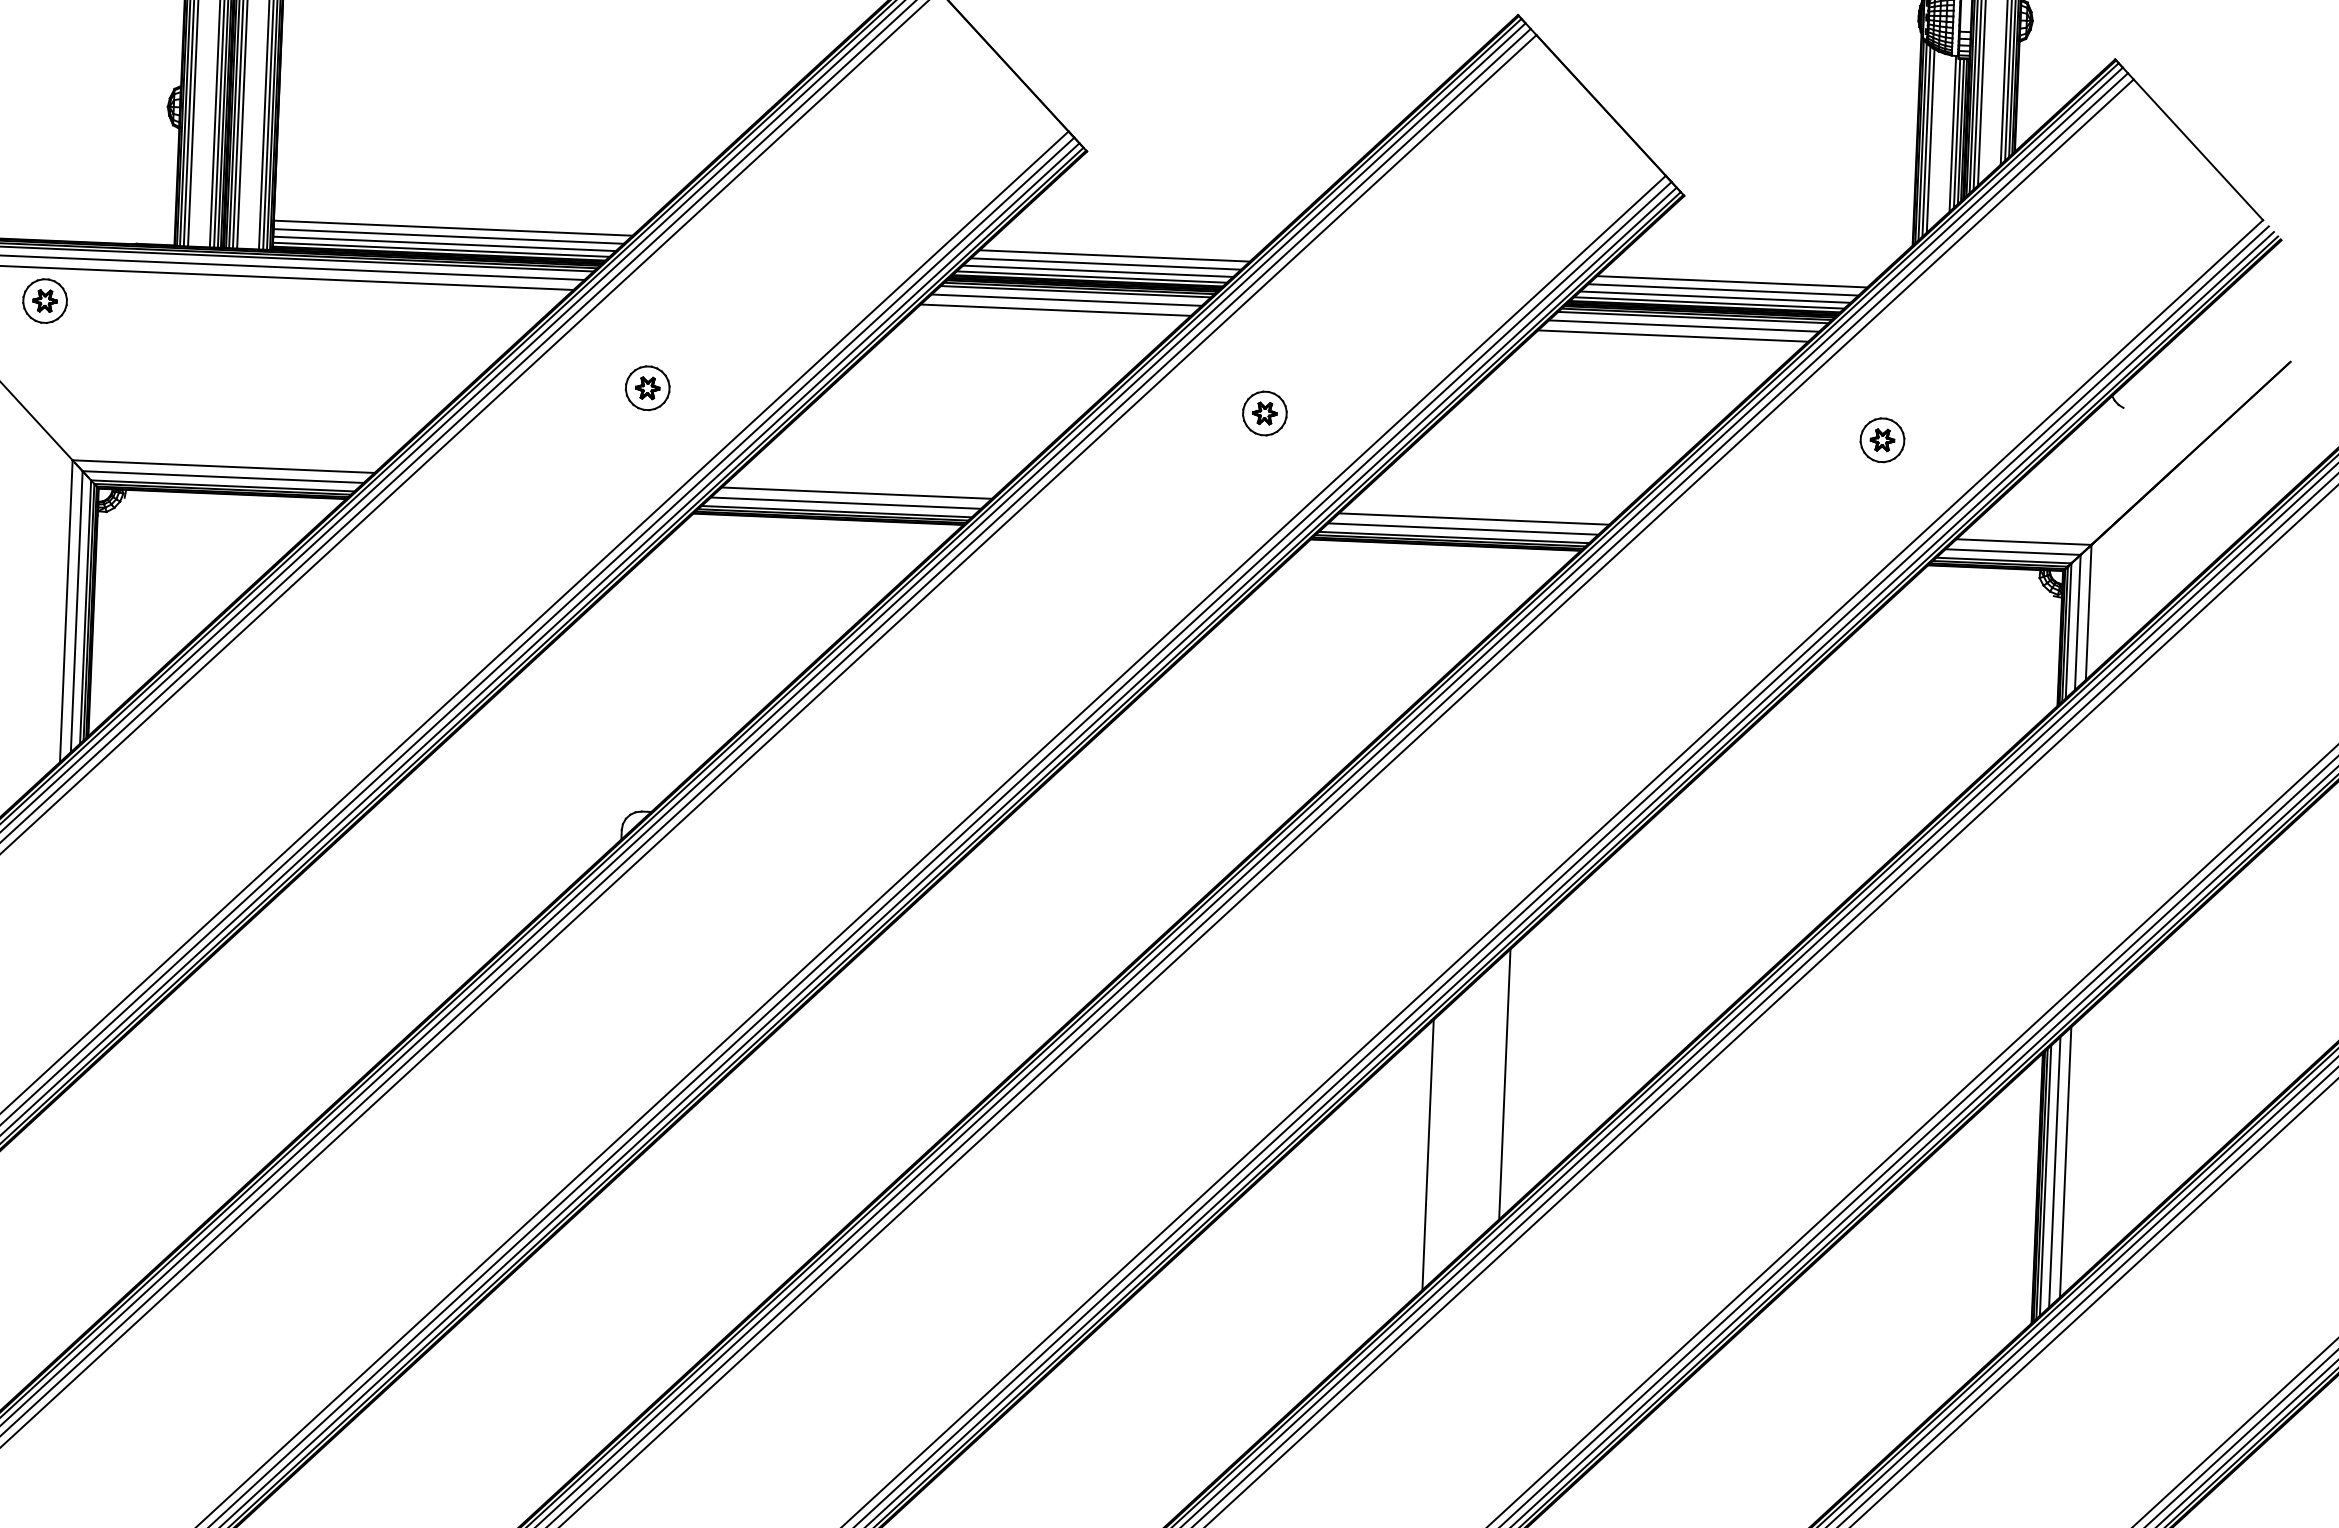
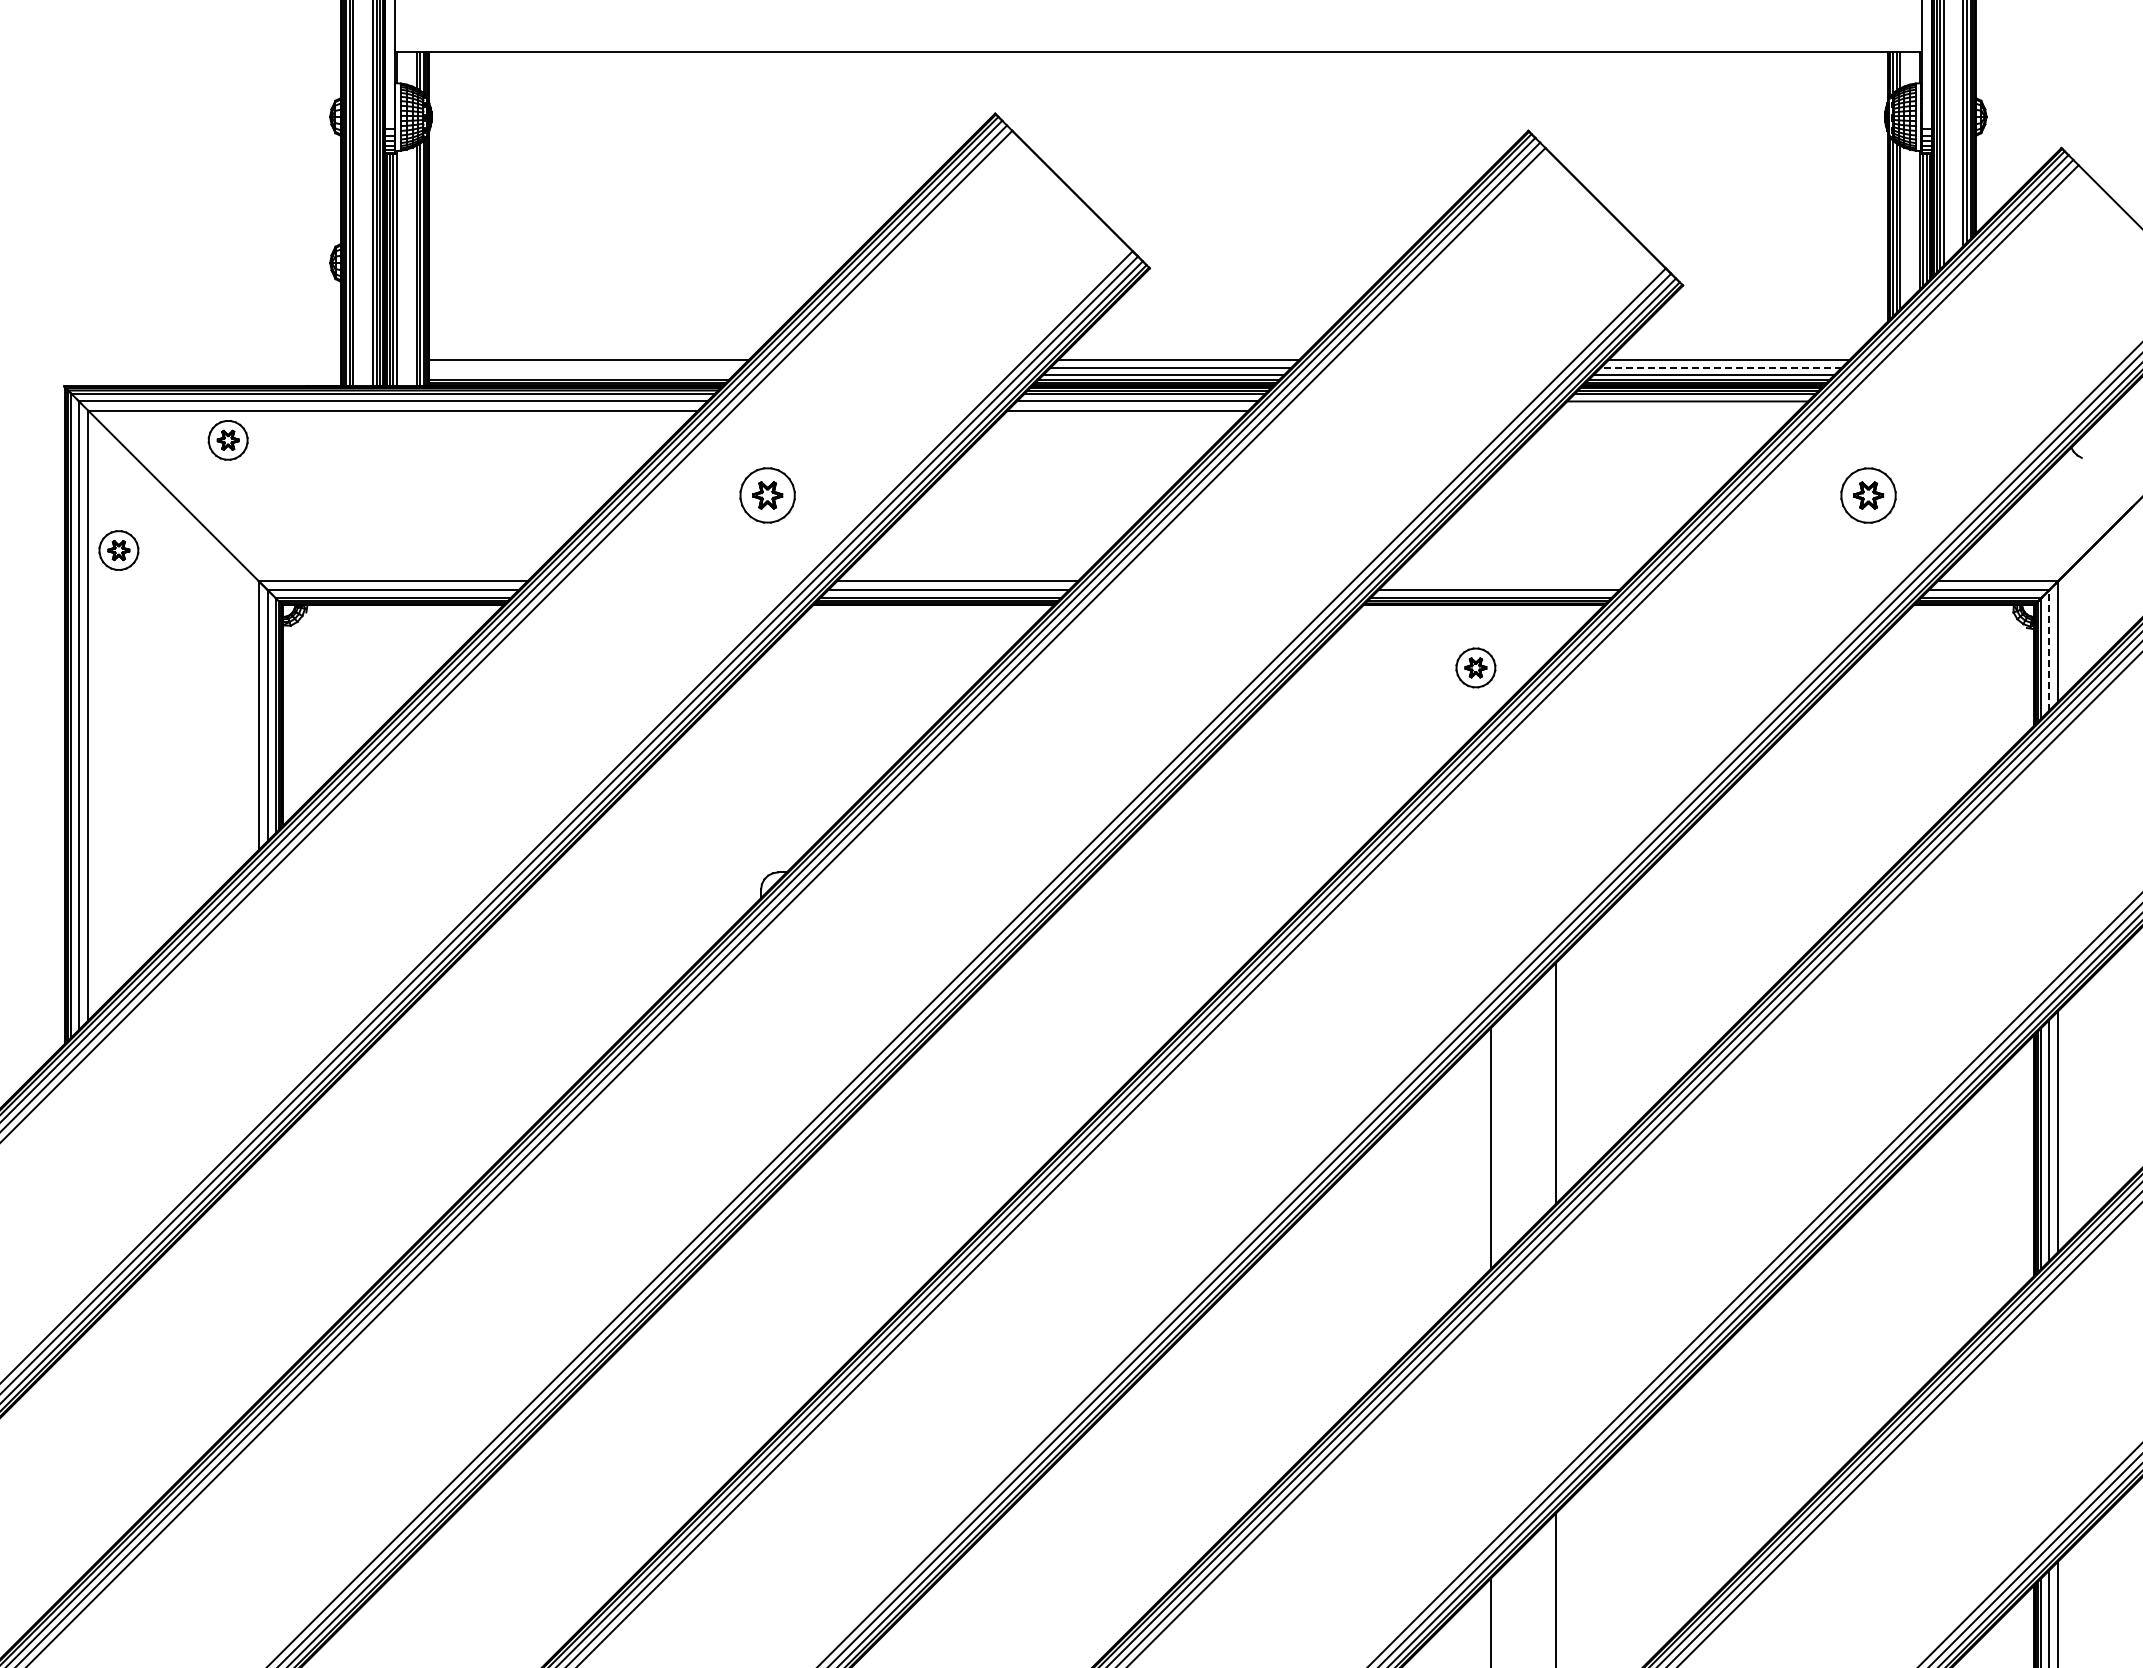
line: (448, 236) -> (584, 367), removed
line: (444, 243) -> (581, 374), removed
line: (1722, 289) -> (1720, 367), solid -> dashed
line: (1672, 335) -> (1677, 410), removed
part: (647, 388) -> (767, 495), size x1.4
part: (1264, 413) -> (1475, 667), moved
part: (1882, 440) -> (1868, 495), size x1.4
line: (1473, 519) -> (1507, 581), removed
line: (2078, 622) -> (2049, 650), solid -> dashed

